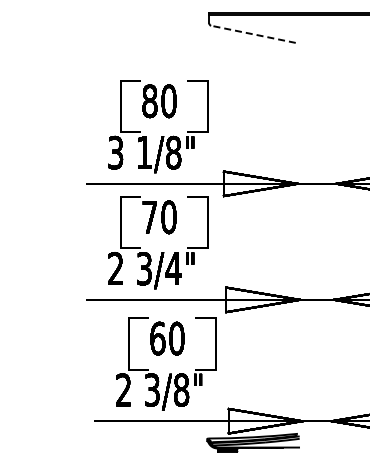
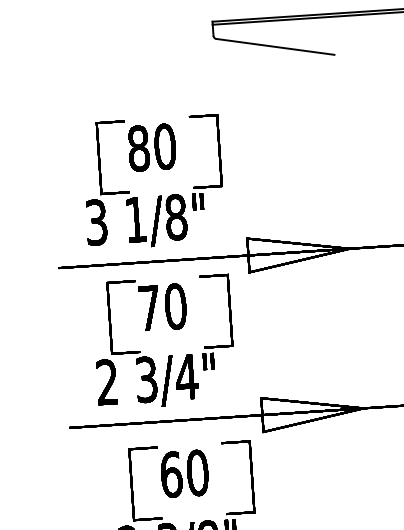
line: (253, 34) -> (275, 47), dashed -> solid

